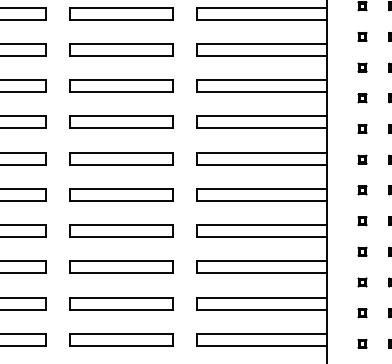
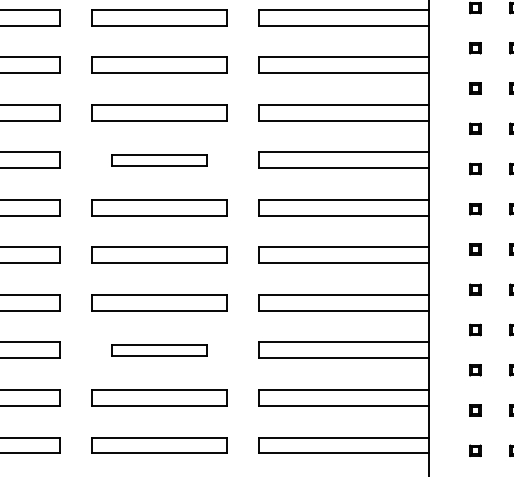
part: (121, 121) -> (159, 159), size x0.7
part: (121, 266) -> (159, 349), size x0.7

